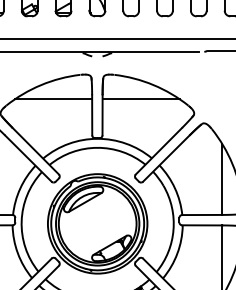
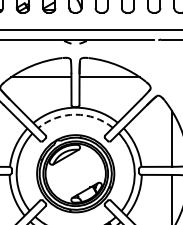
arc: (97, 147) -> (75, 114), solid -> dashed

